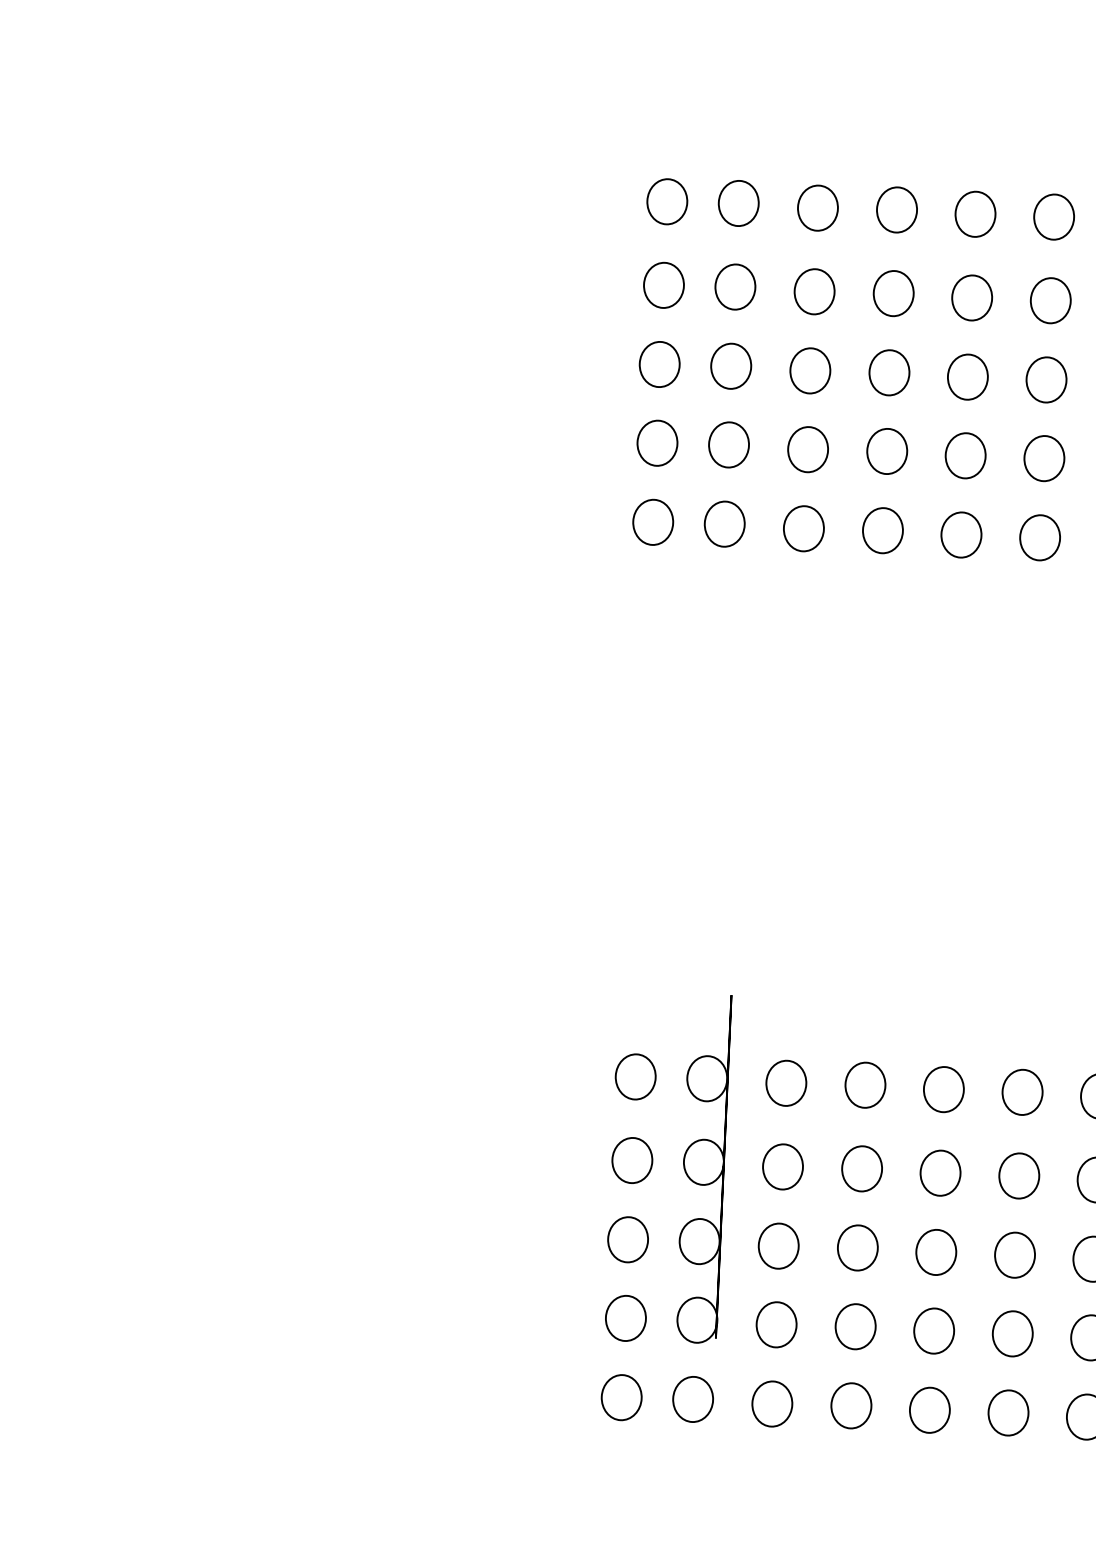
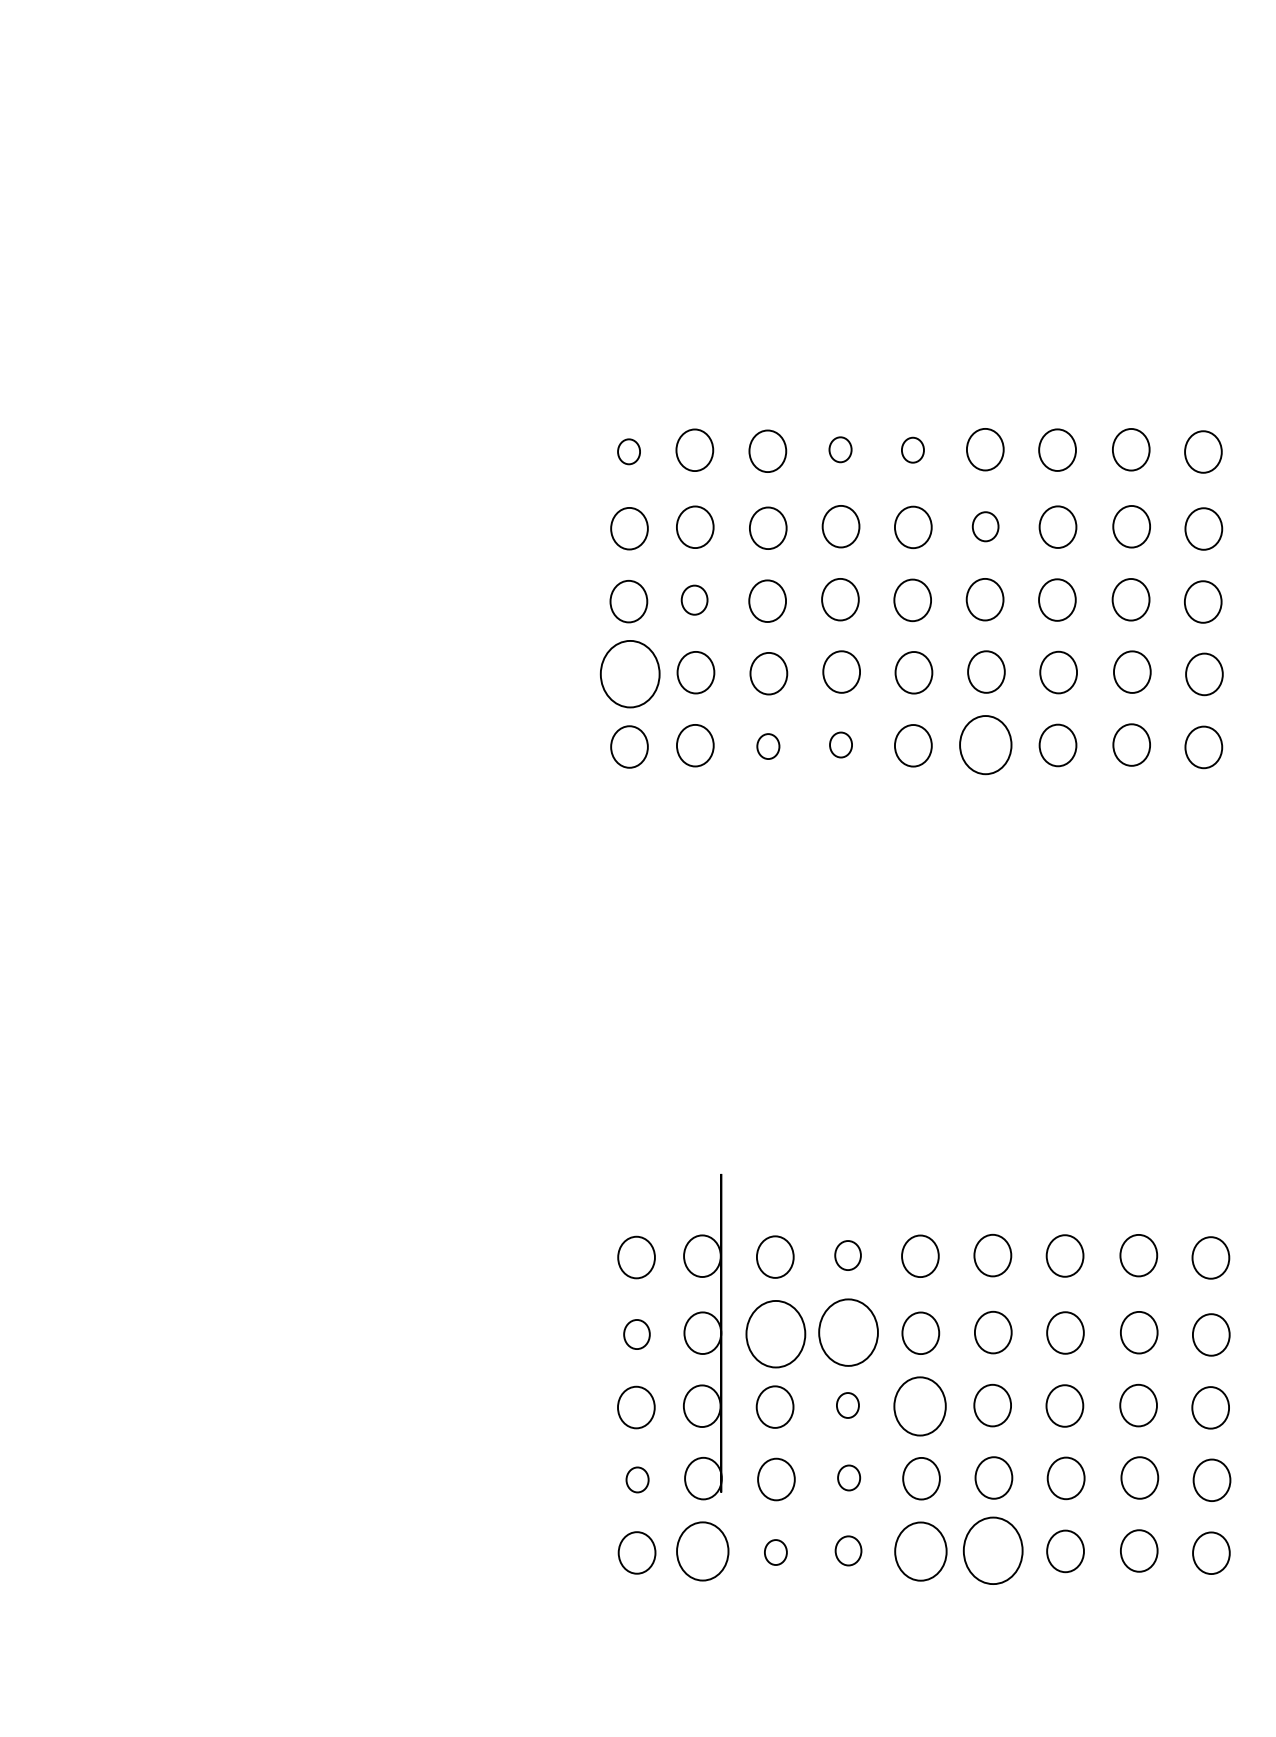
part: (666, 201) -> (628, 451), size x0.6
part: (896, 209) -> (840, 449), size x0.6
part: (975, 213) -> (912, 449), size x0.6
part: (1050, 300) -> (985, 526), size x0.7
part: (731, 365) -> (694, 599), size x0.7
part: (656, 442) -> (629, 673), size x1.6
part: (804, 528) -> (768, 746), size x0.6
part: (882, 530) -> (840, 744), size x0.6
part: (1039, 537) -> (985, 744), size x1.4
part: (864, 1085) -> (847, 1255), size x0.7
part: (631, 1160) -> (636, 1334), size x0.7
part: (782, 1166) -> (775, 1333), size x1.6
part: (862, 1168) -> (848, 1332), size x1.6
part: (857, 1247) -> (847, 1405), size x0.6
part: (936, 1251) -> (920, 1405), size x1.4
part: (625, 1317) -> (637, 1479), size x0.6
part: (854, 1326) -> (848, 1477), size x0.6
part: (692, 1399) -> (702, 1551), size x1.4
part: (771, 1403) -> (775, 1552), size x0.6
part: (851, 1405) -> (848, 1550), size x0.7
part: (929, 1410) -> (920, 1551), size x1.4
part: (1008, 1412) -> (993, 1550), size x1.6

